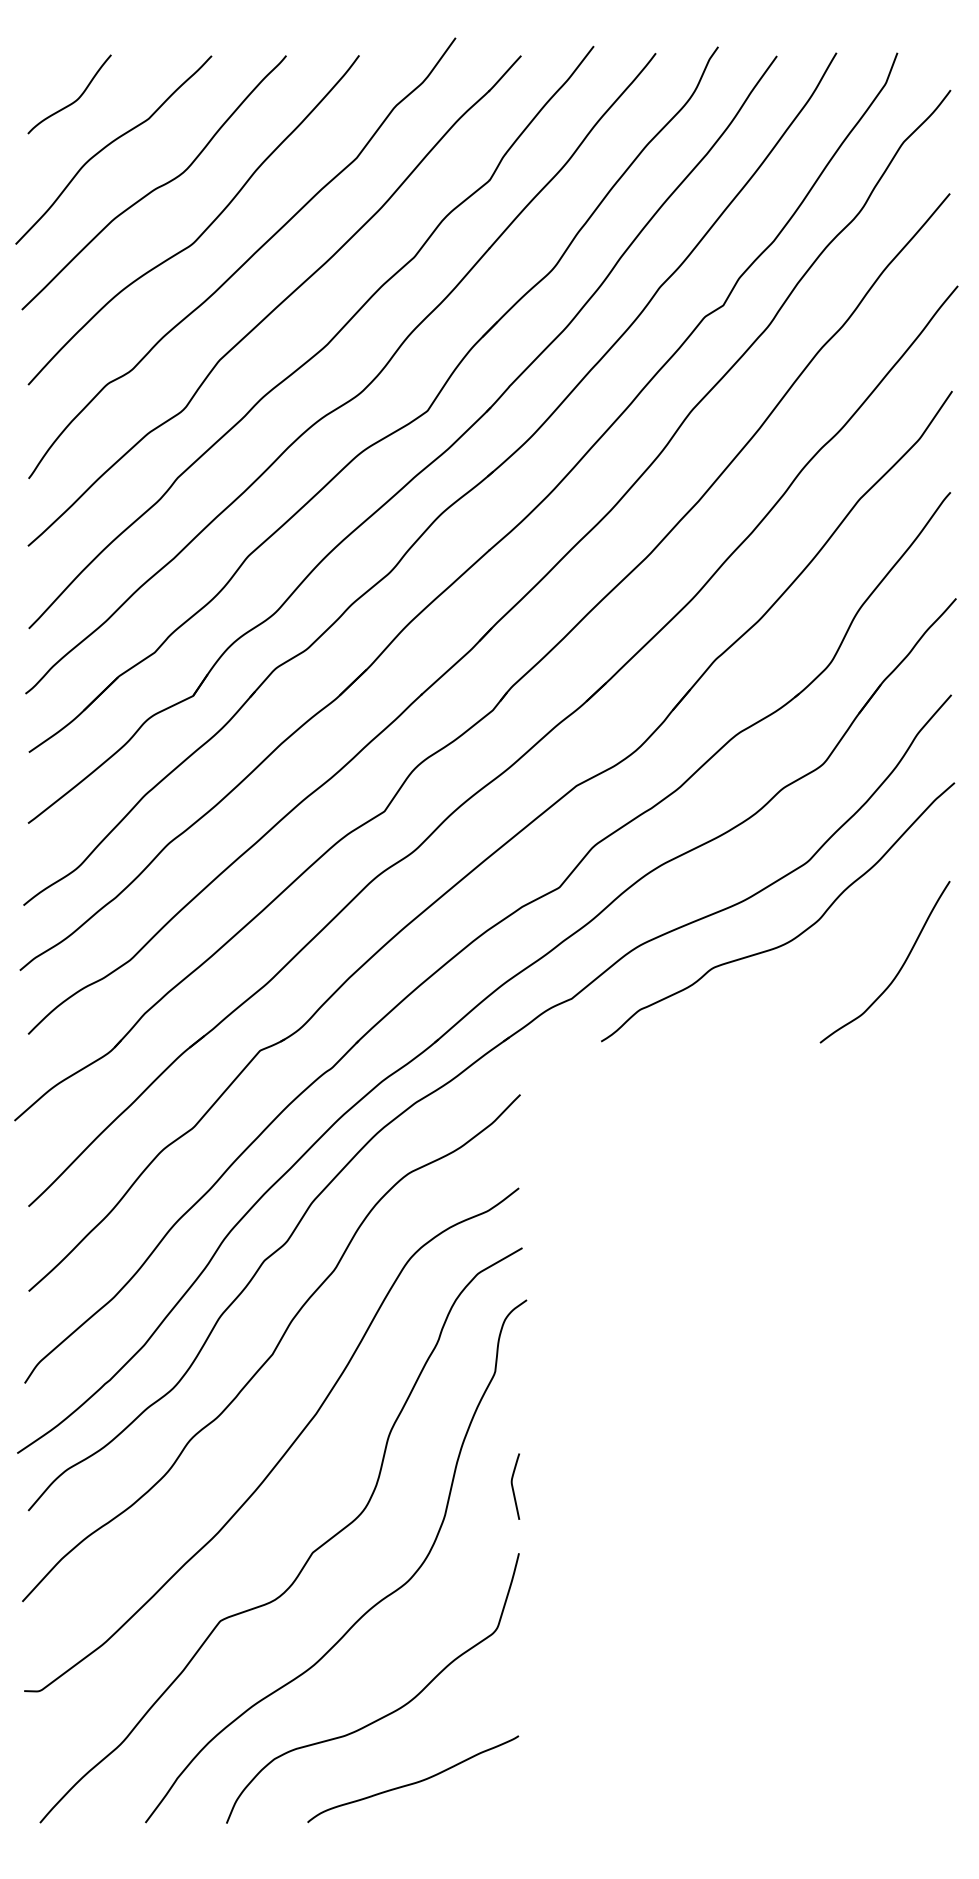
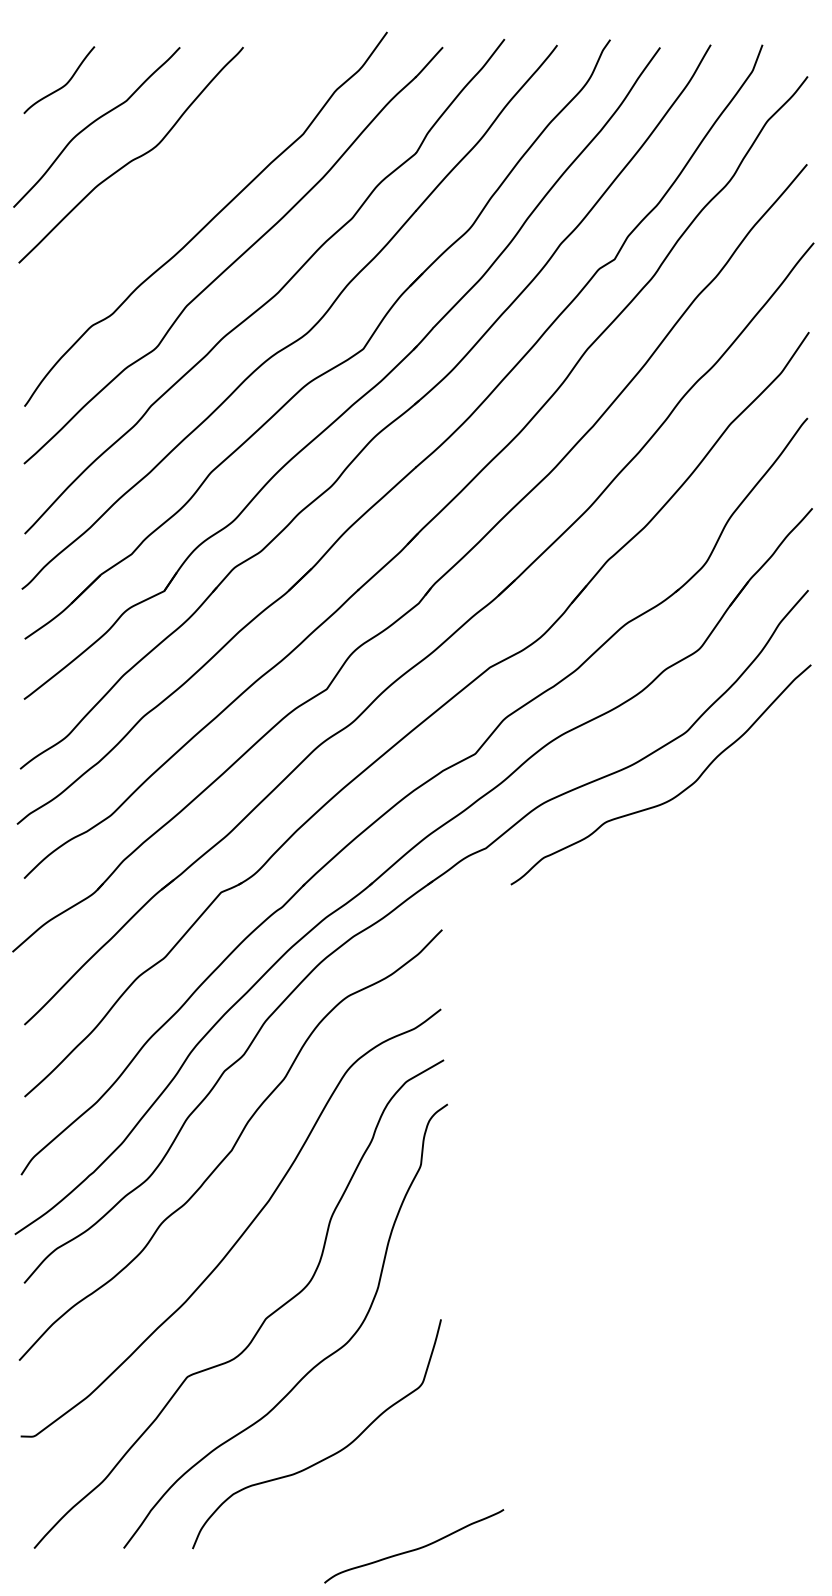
curve: (204, 230) -> (173, 195), removed
curve: (897, 971) -> (762, 825), removed
curve: (513, 1486) -> (436, 1262), removed
curve: (414, 1781) -> (415, 1548), moved

